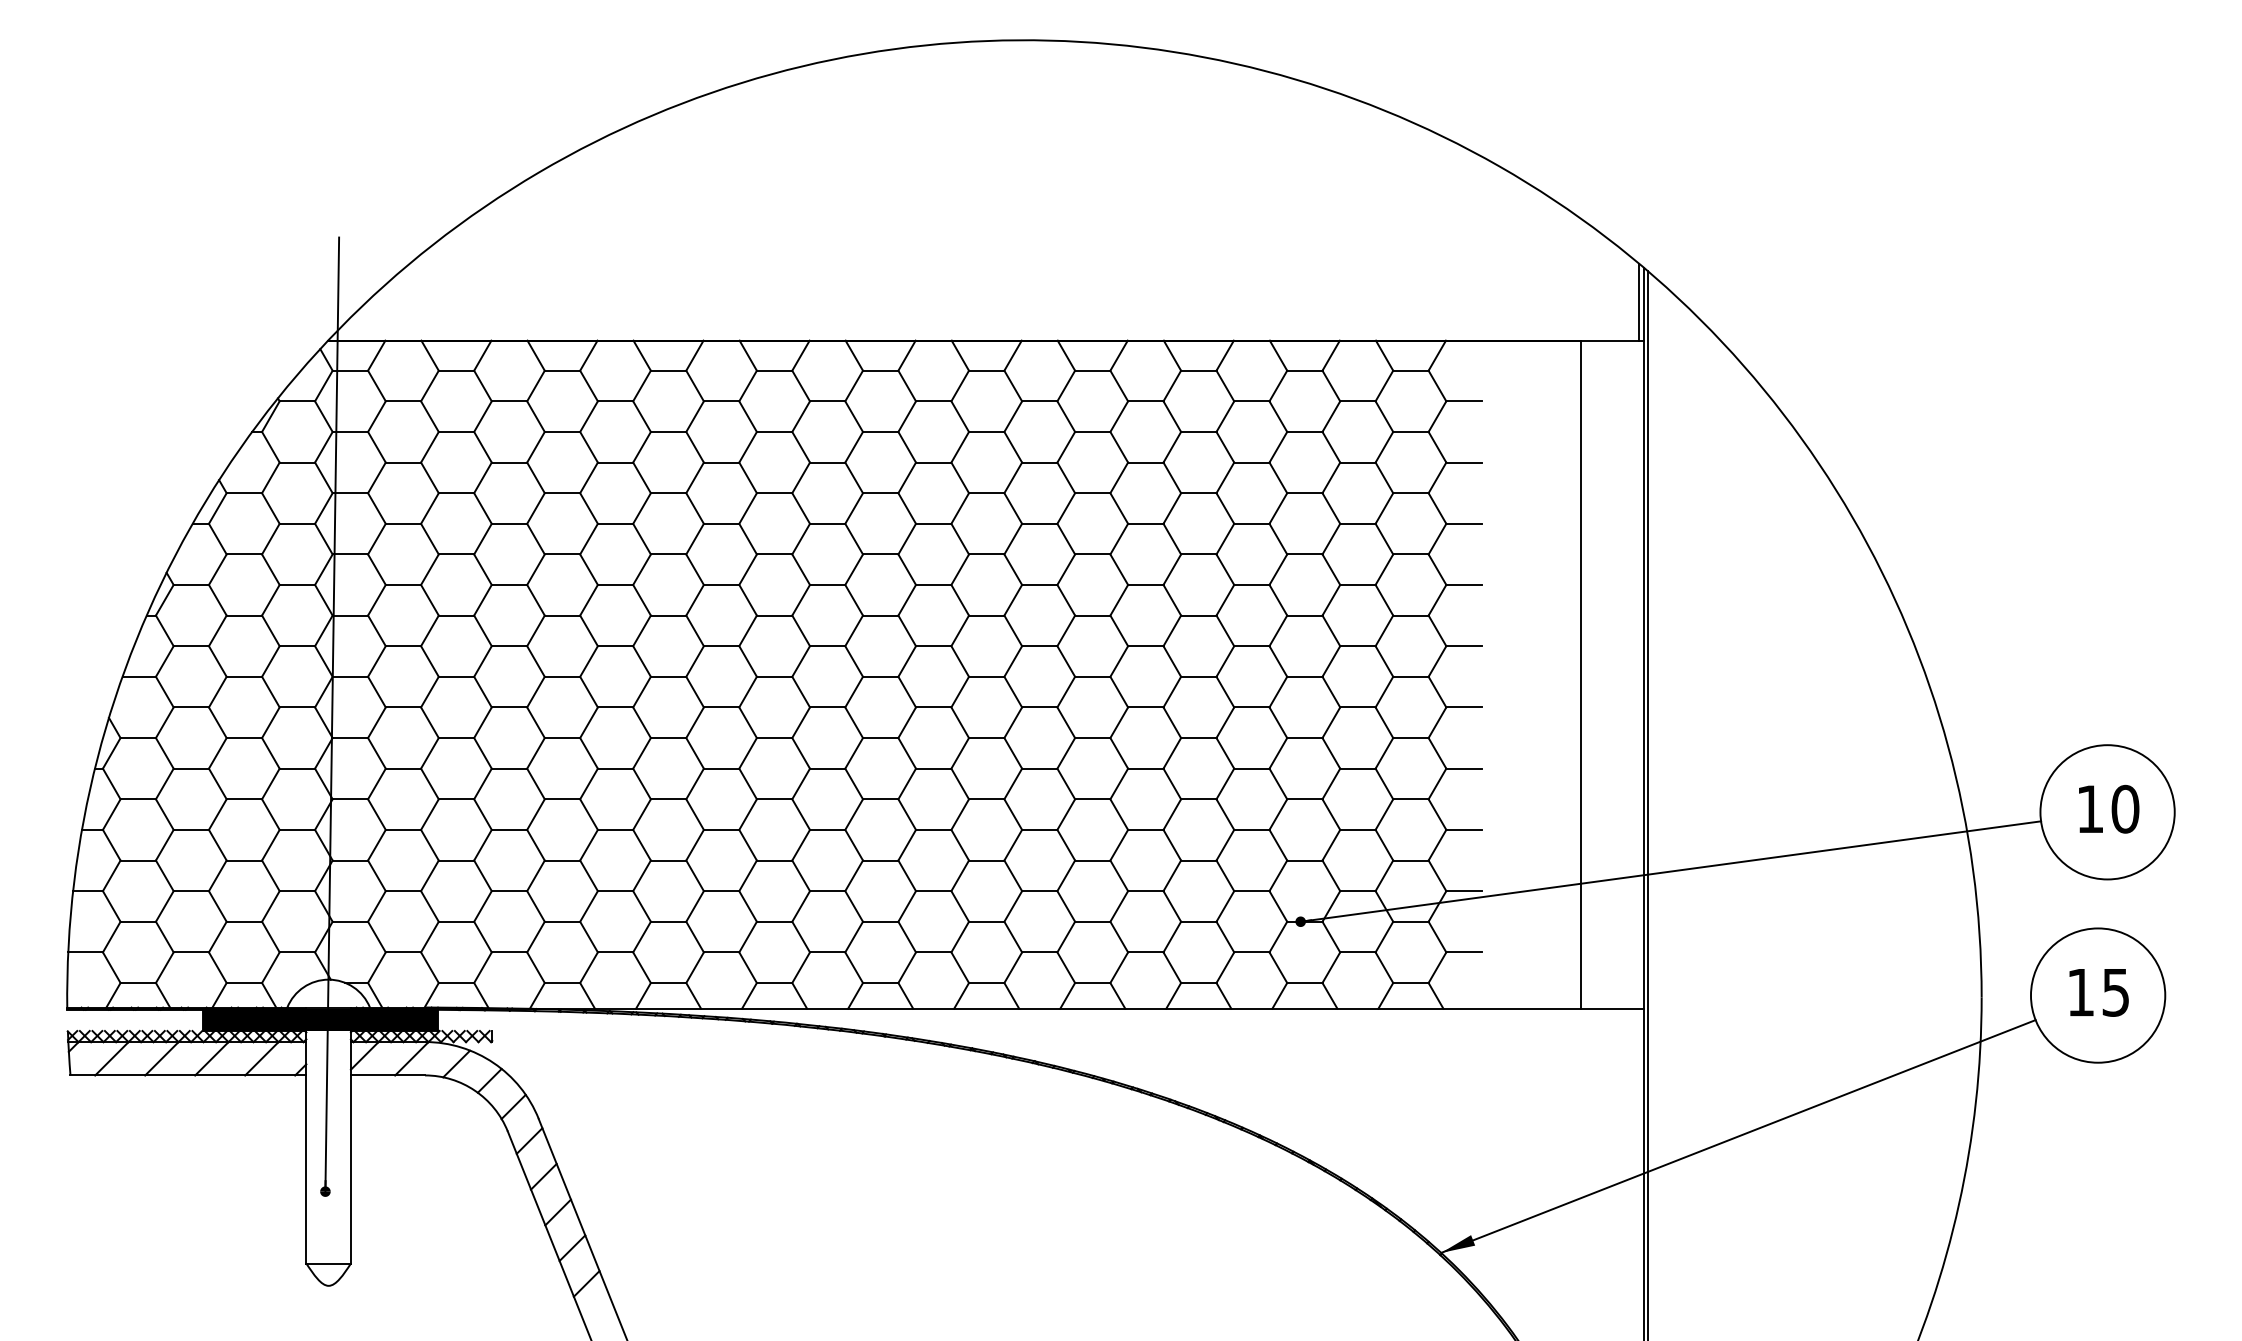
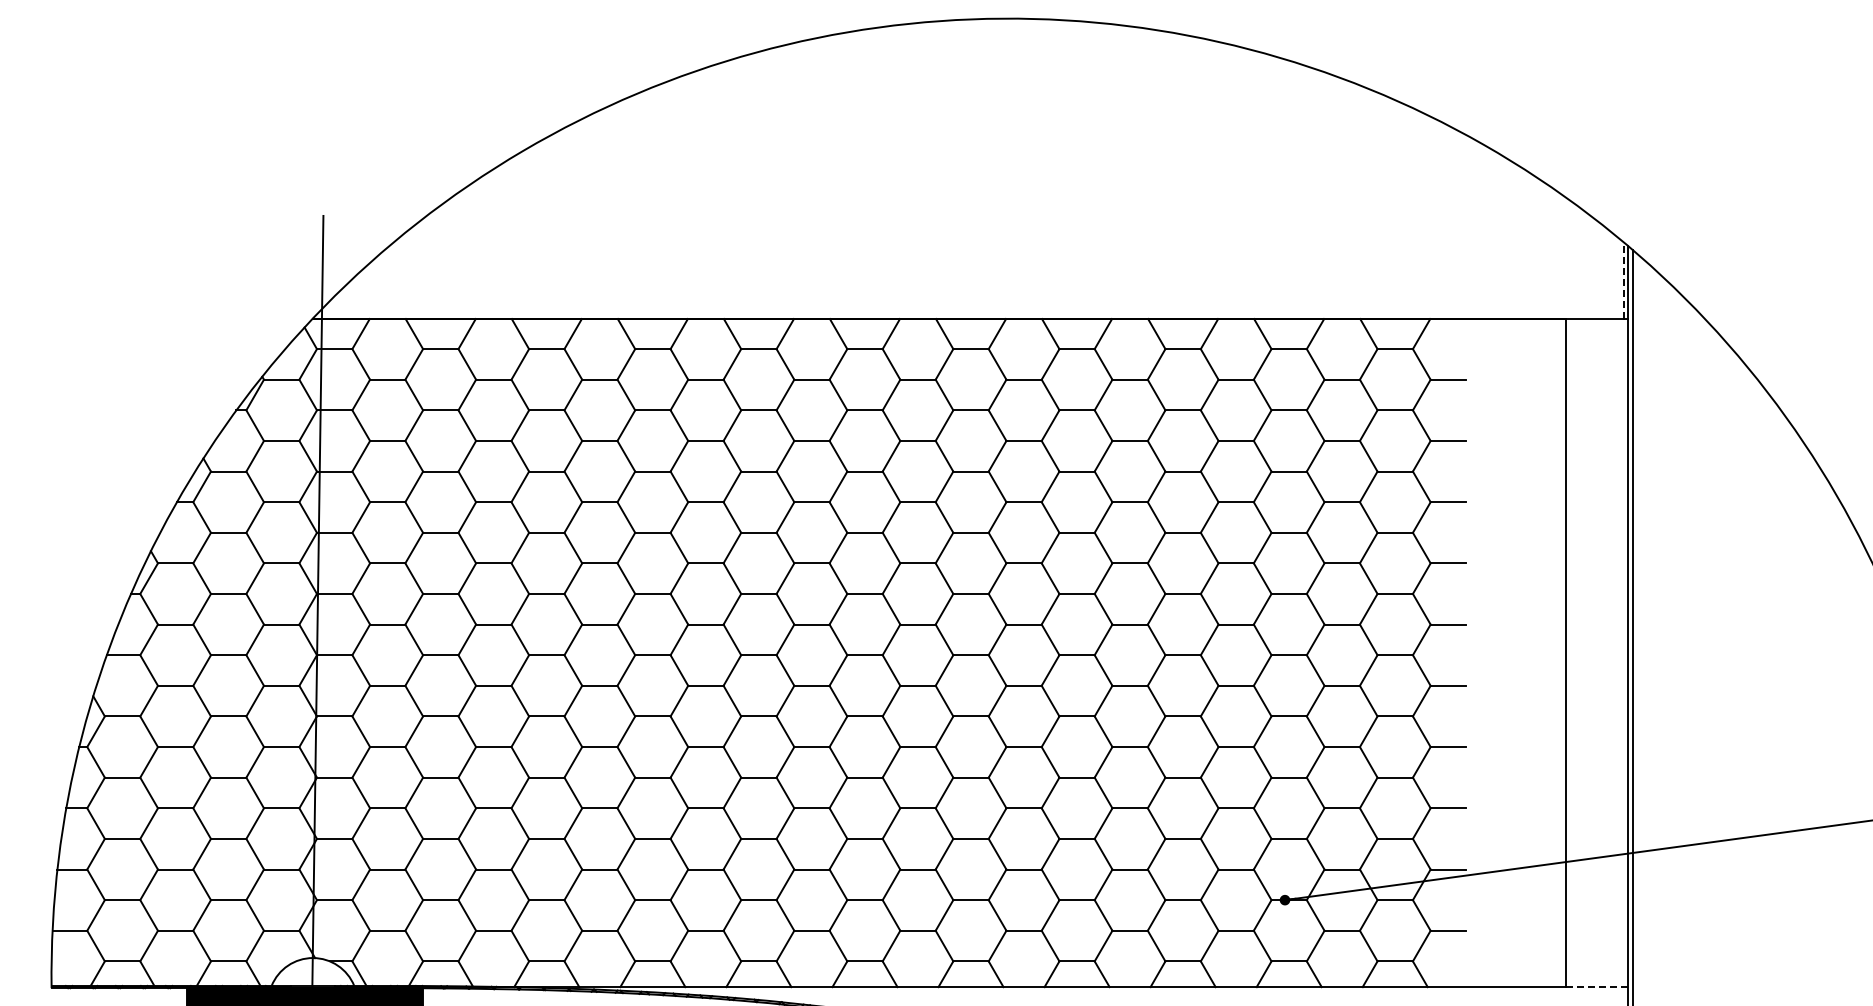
line: (1639, 301) -> (1623, 279), solid -> dashed
line: (1613, 1008) -> (1597, 986), solid -> dashed

